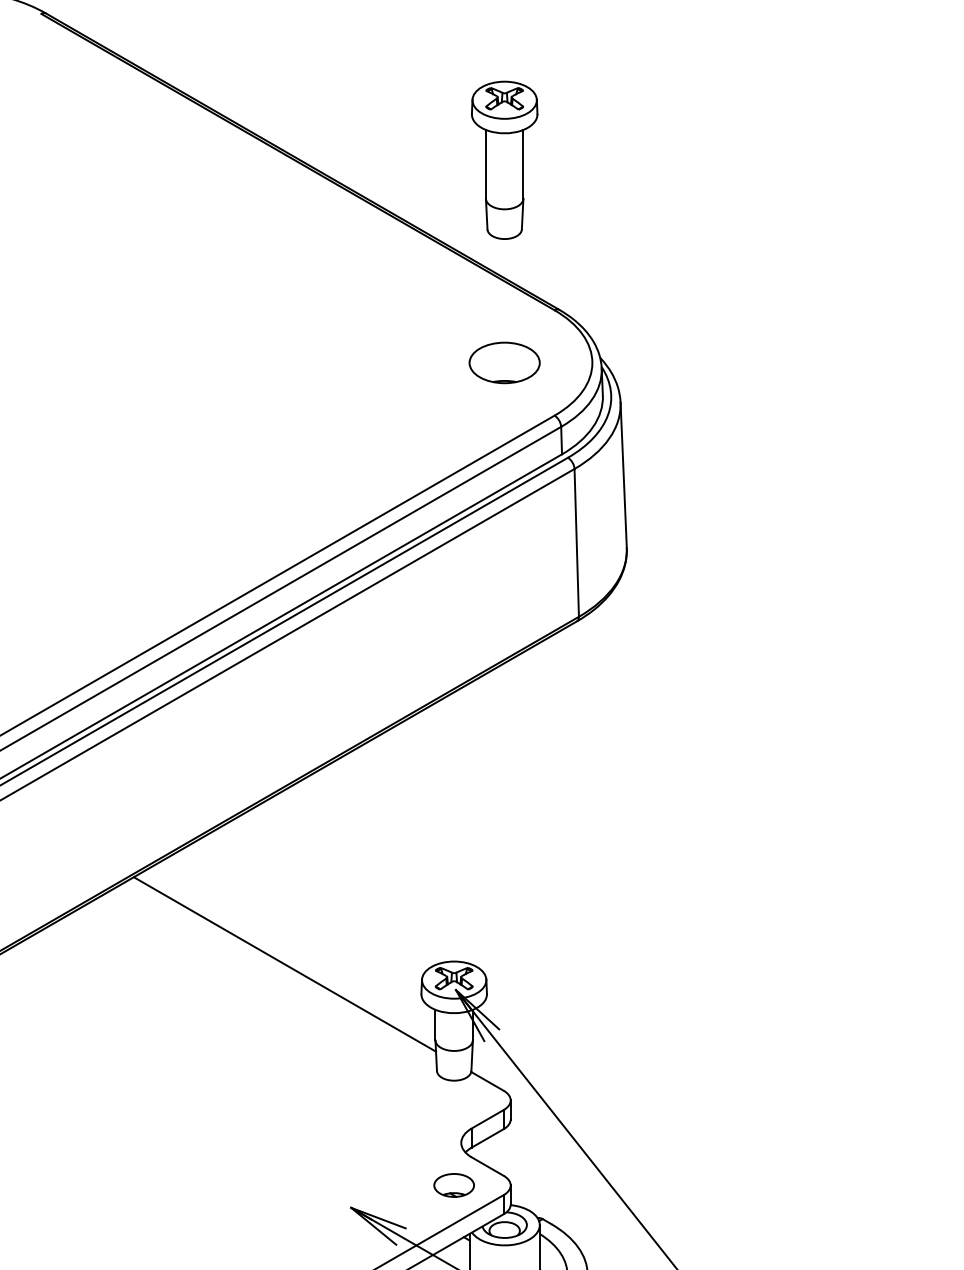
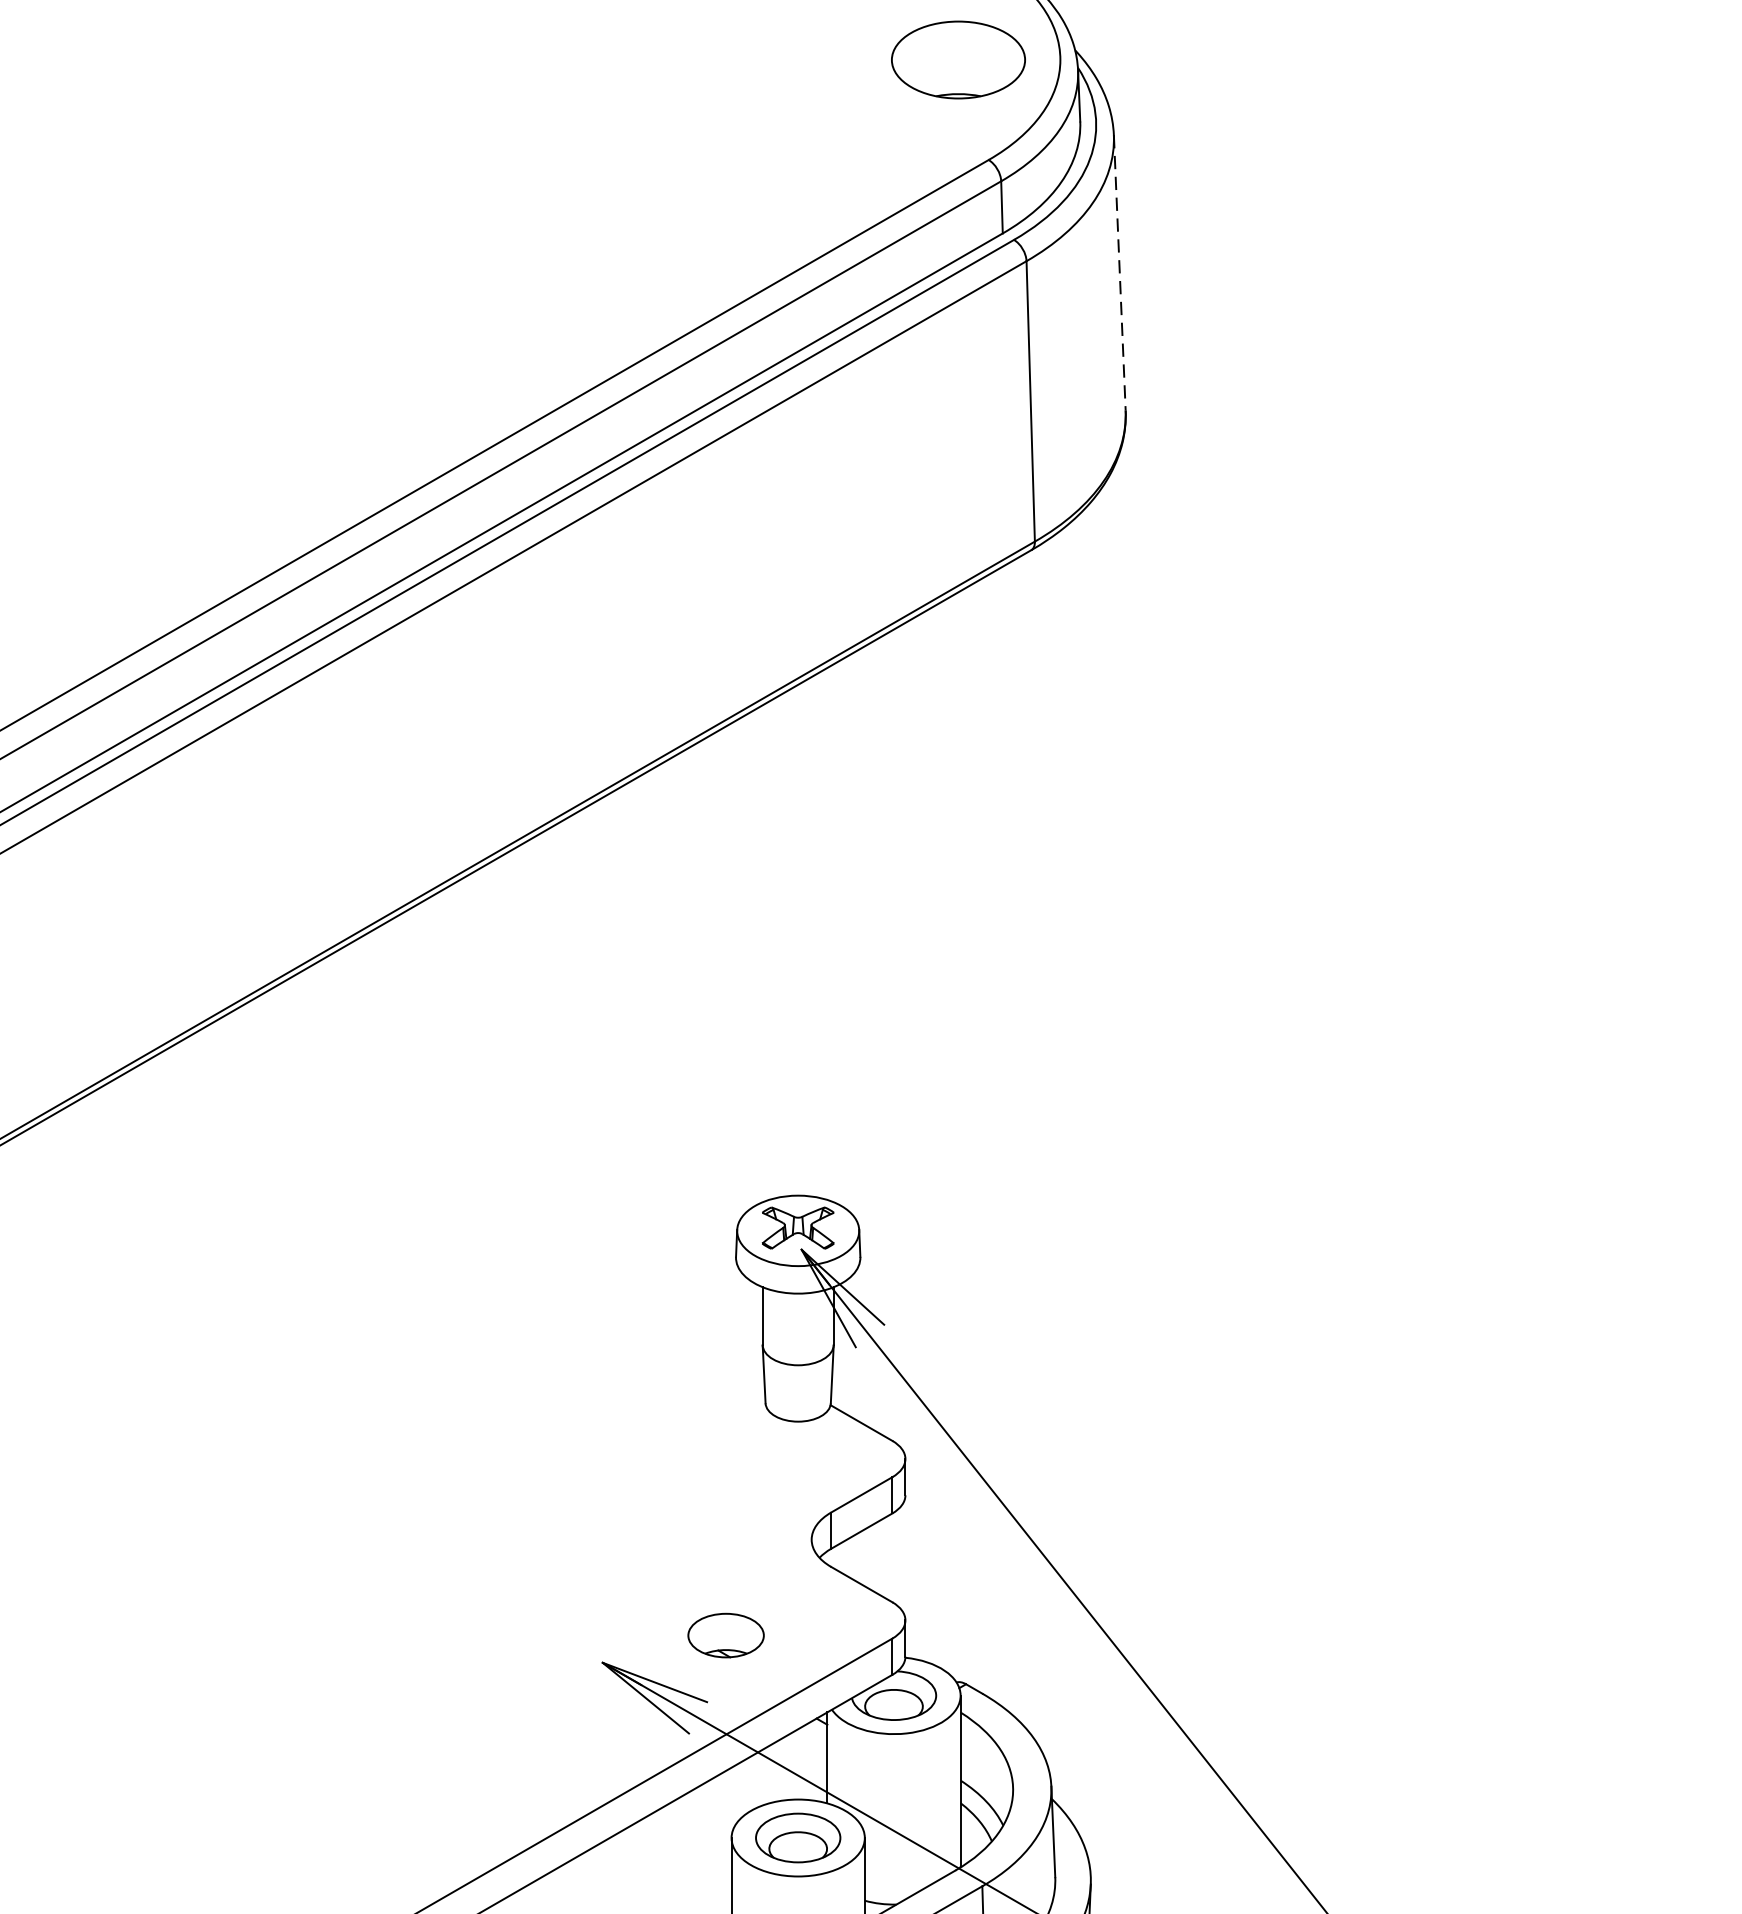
part: (504, 362) -> (958, 59), moved
line: (623, 475) -> (1119, 273), solid -> dashed
line: (284, 964) -> (476, 1201), removed
part: (453, 1185) -> (724, 1635), moved

